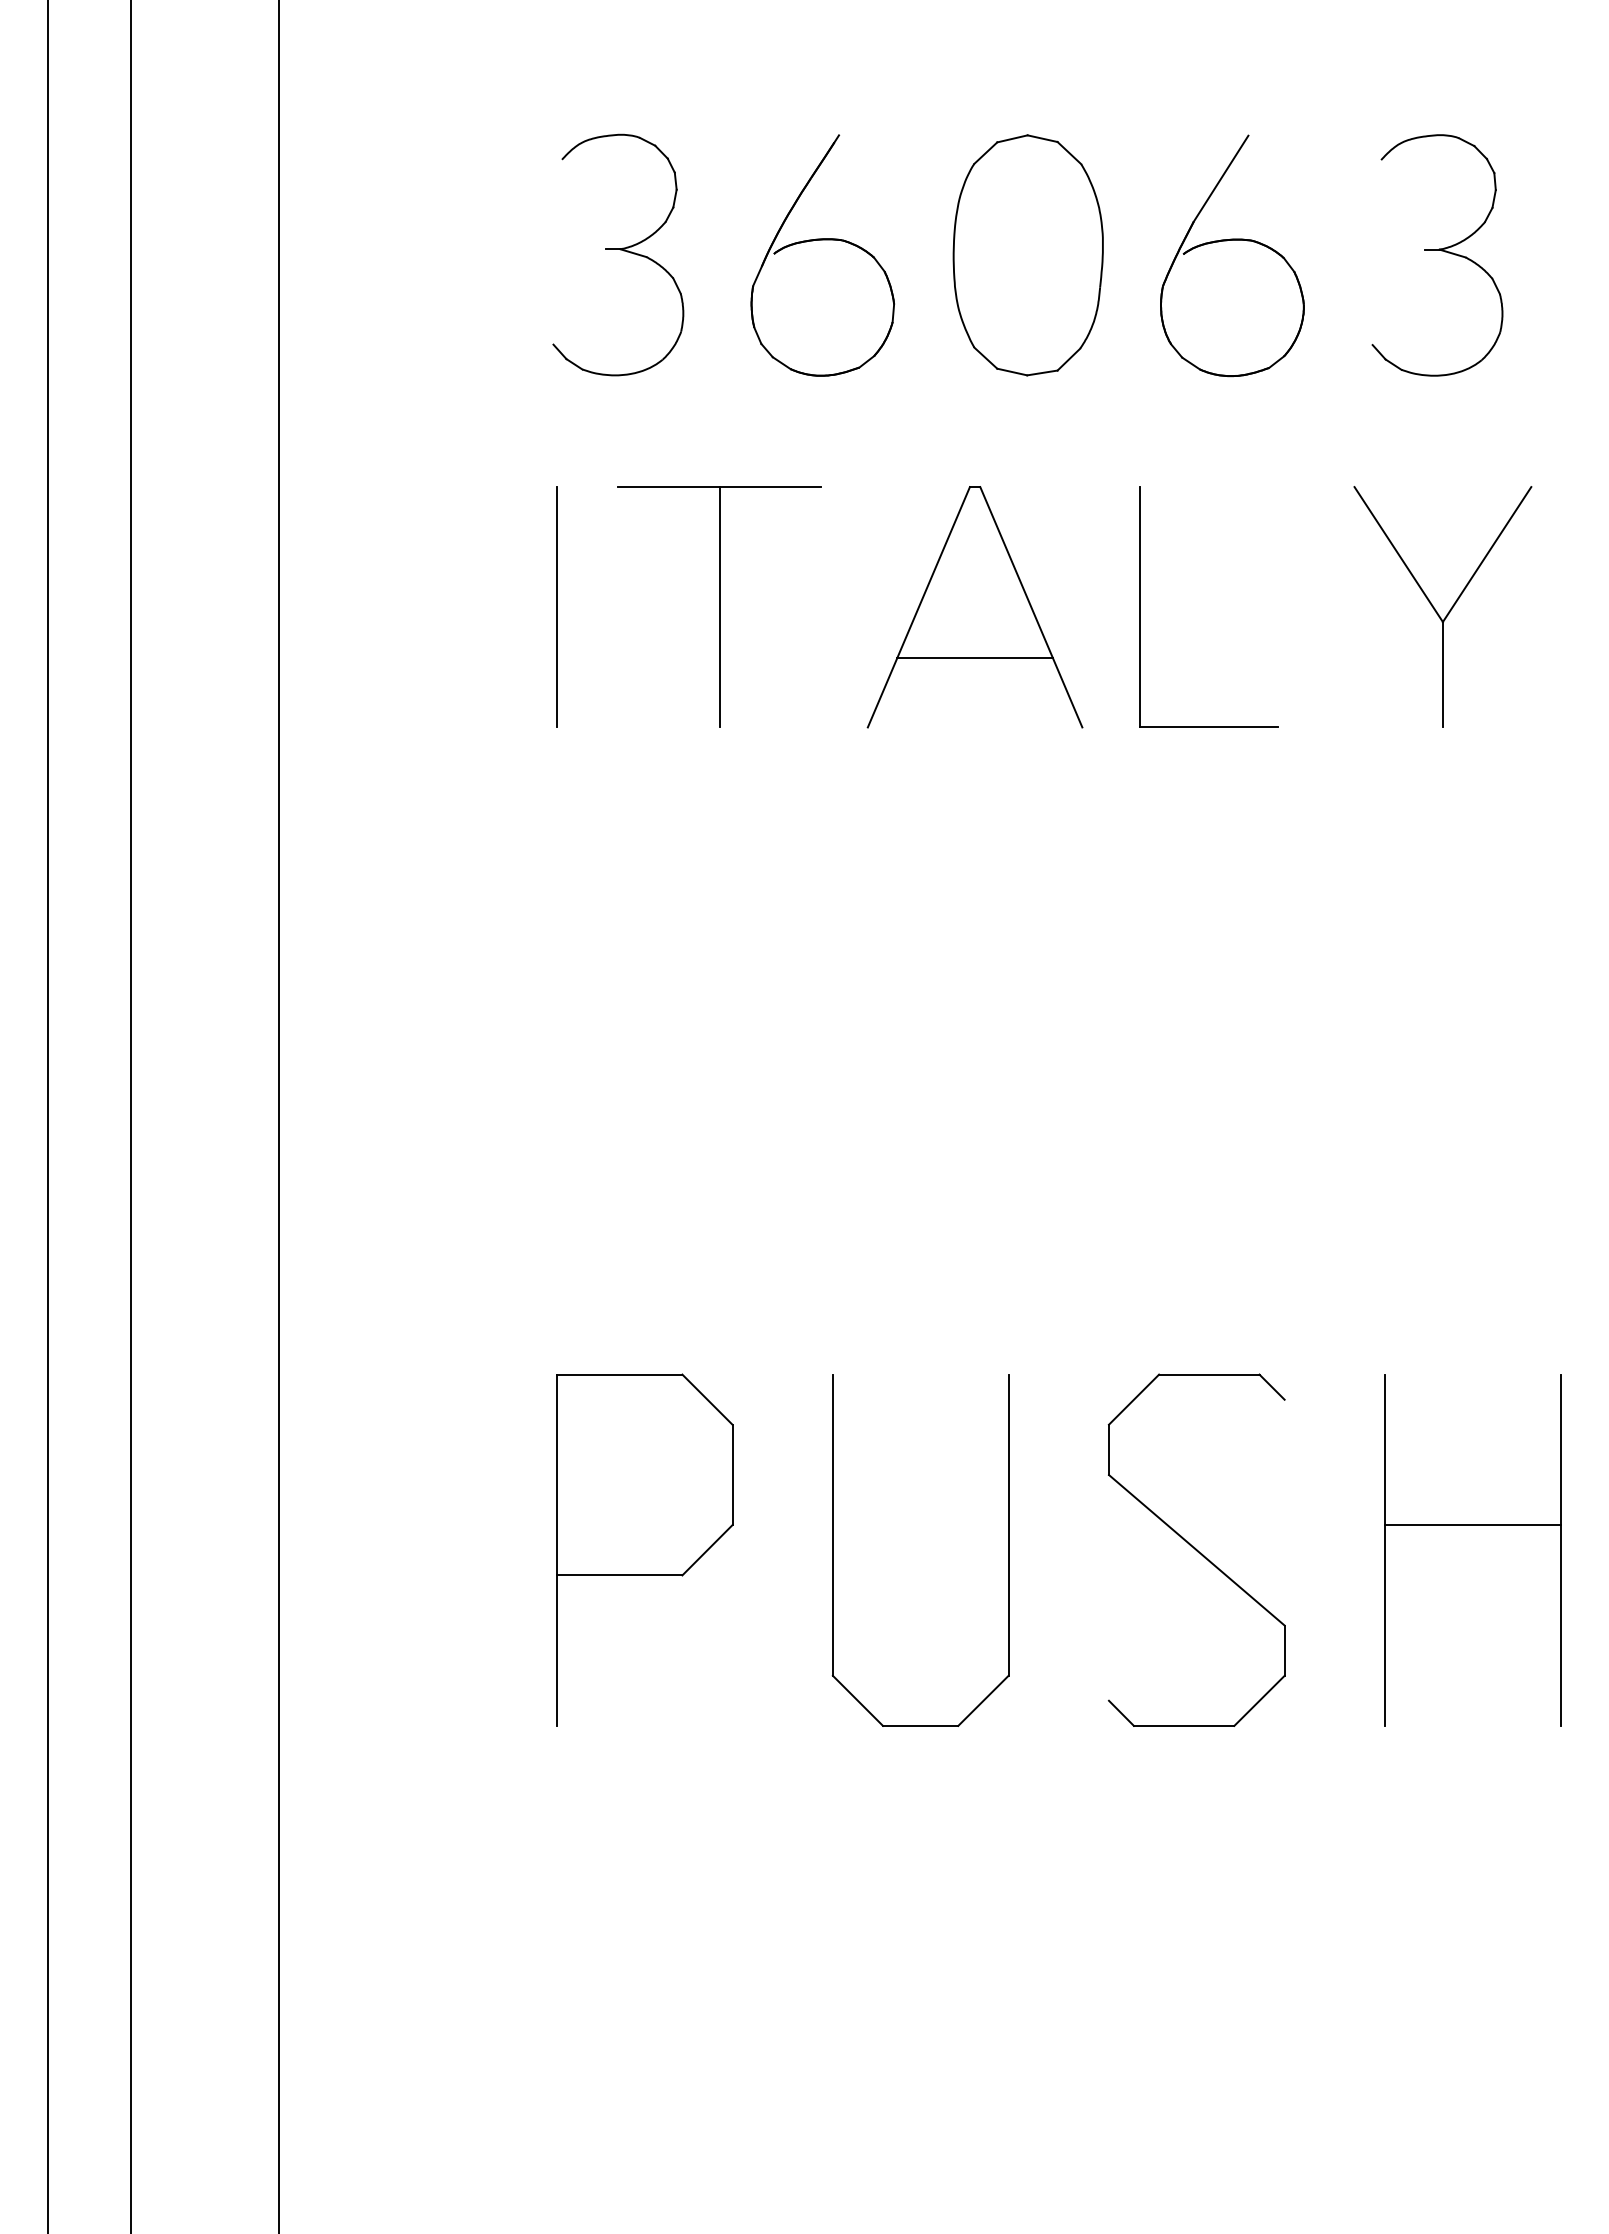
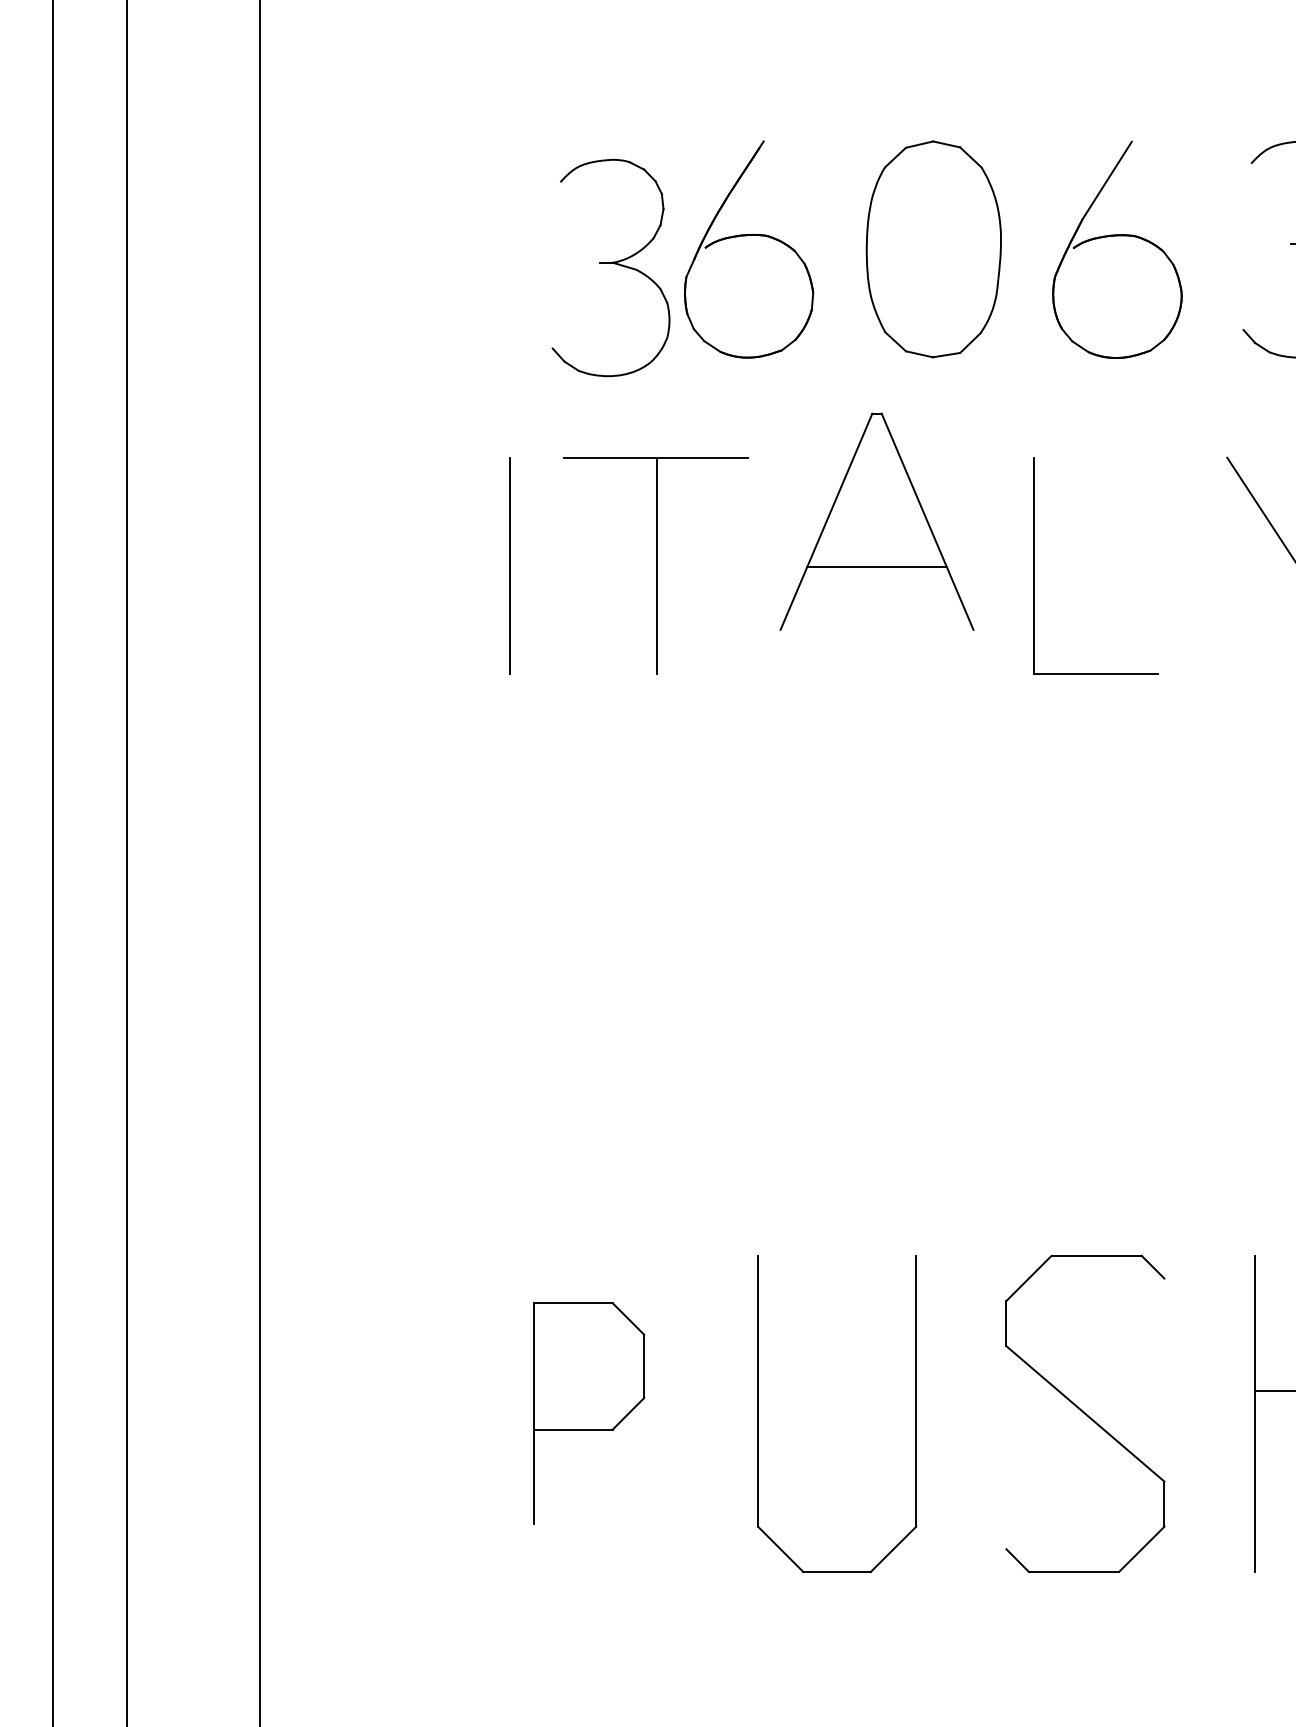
part: (618, 254) -> (611, 267), moved
part: (974, 607) -> (876, 521), moved
part: (644, 1549) -> (588, 1413), size x0.7

